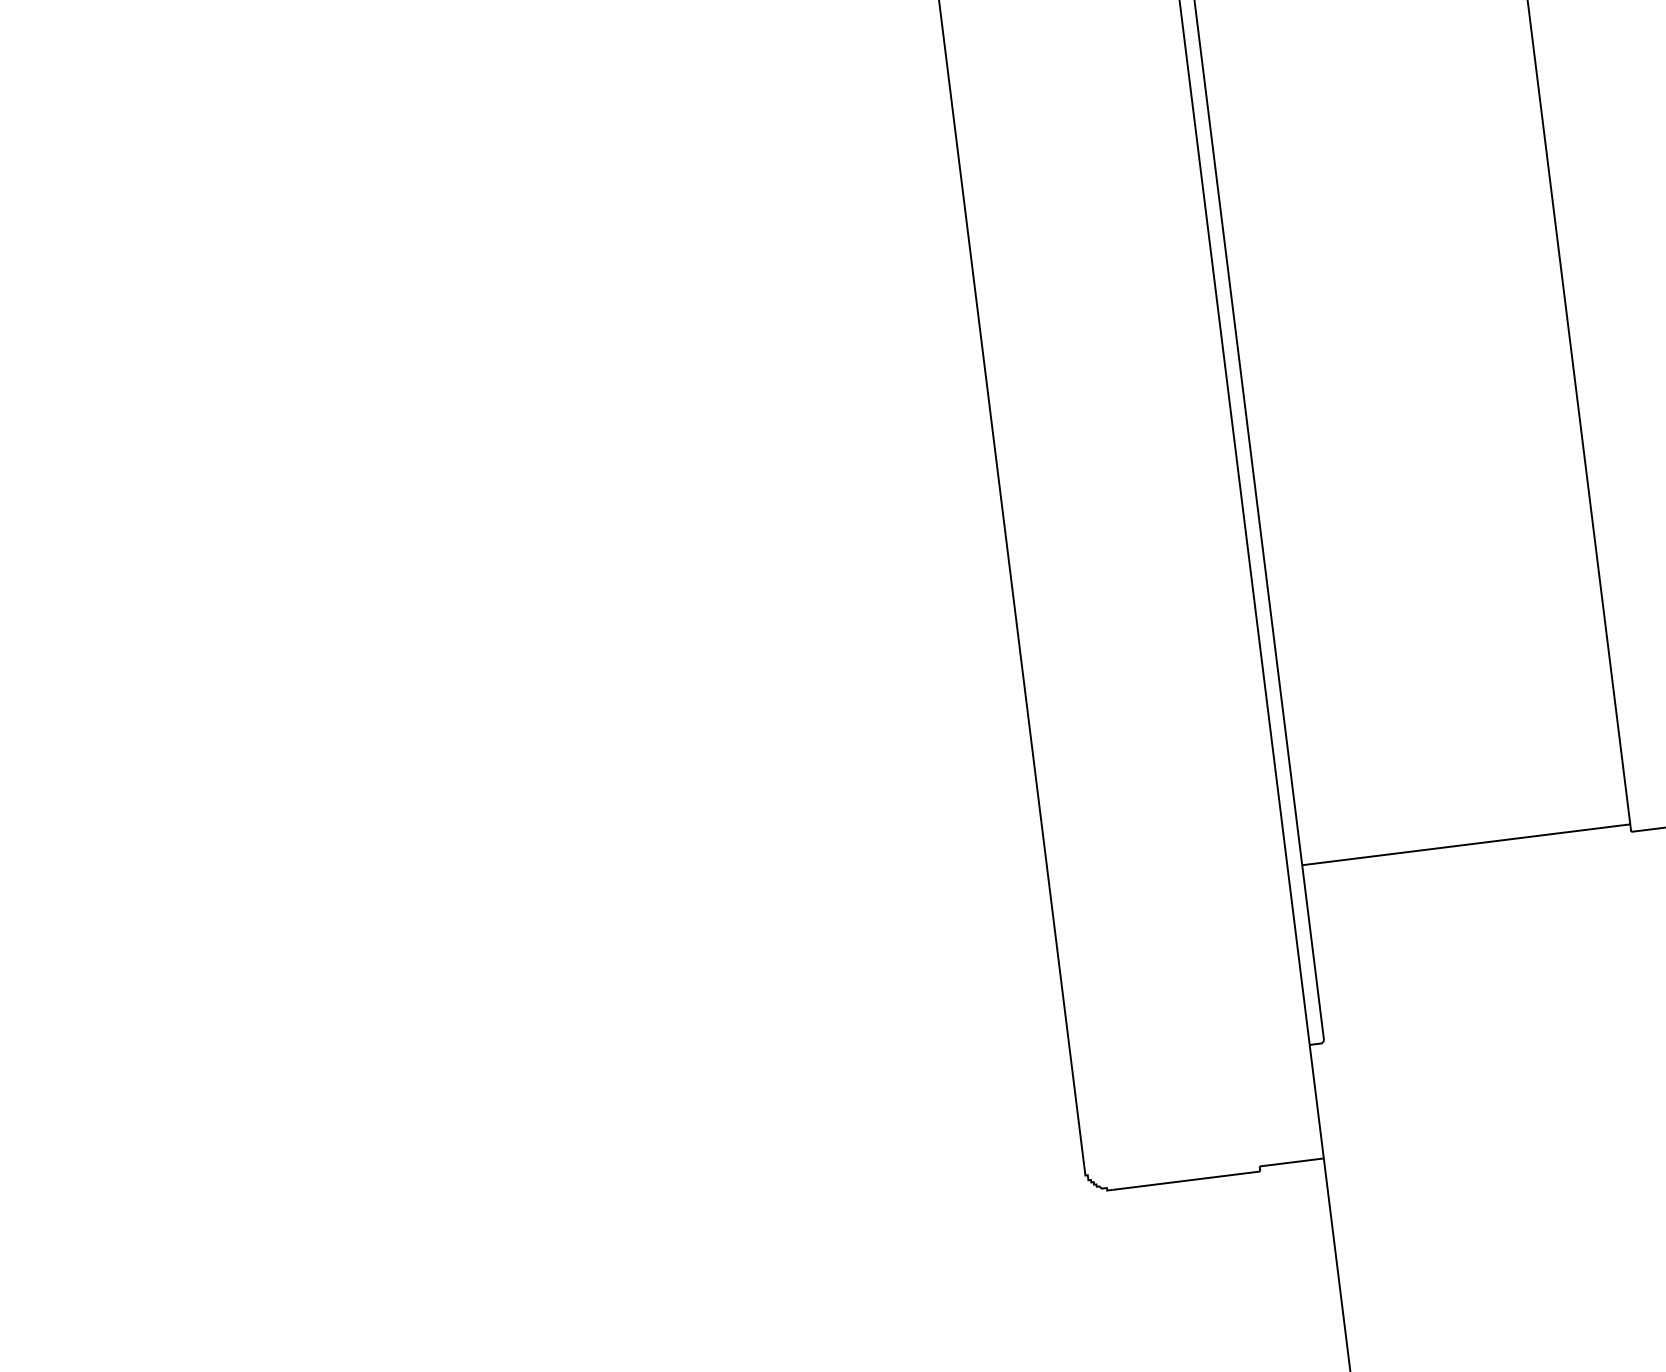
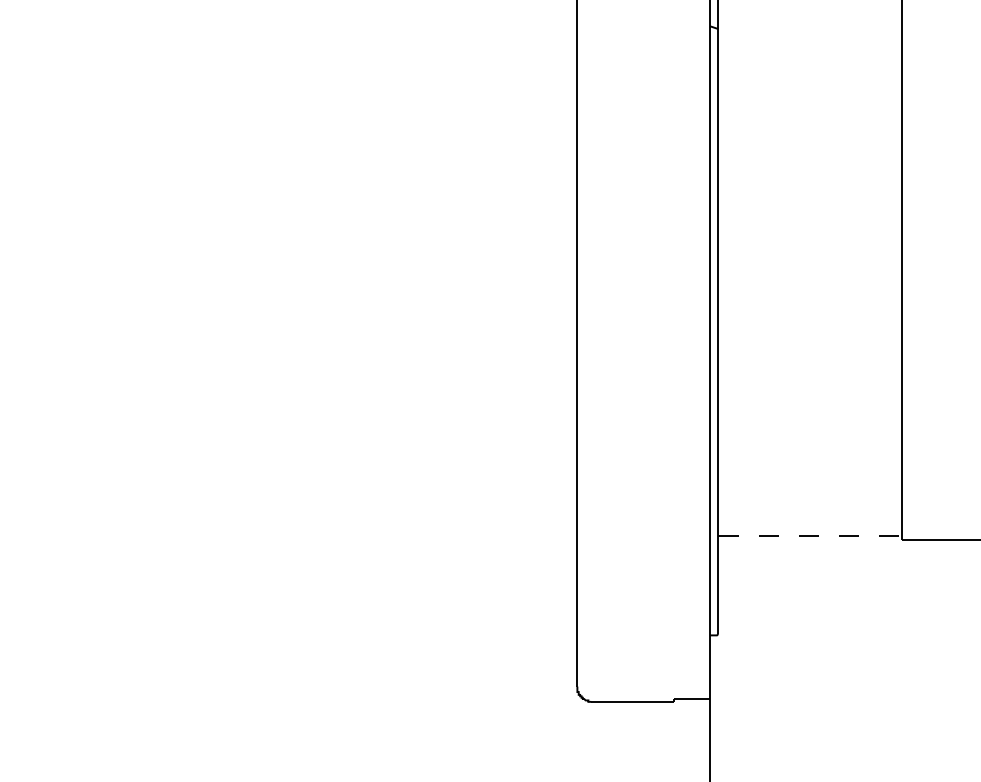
line: (1466, 844) -> (810, 535), solid -> dashed

